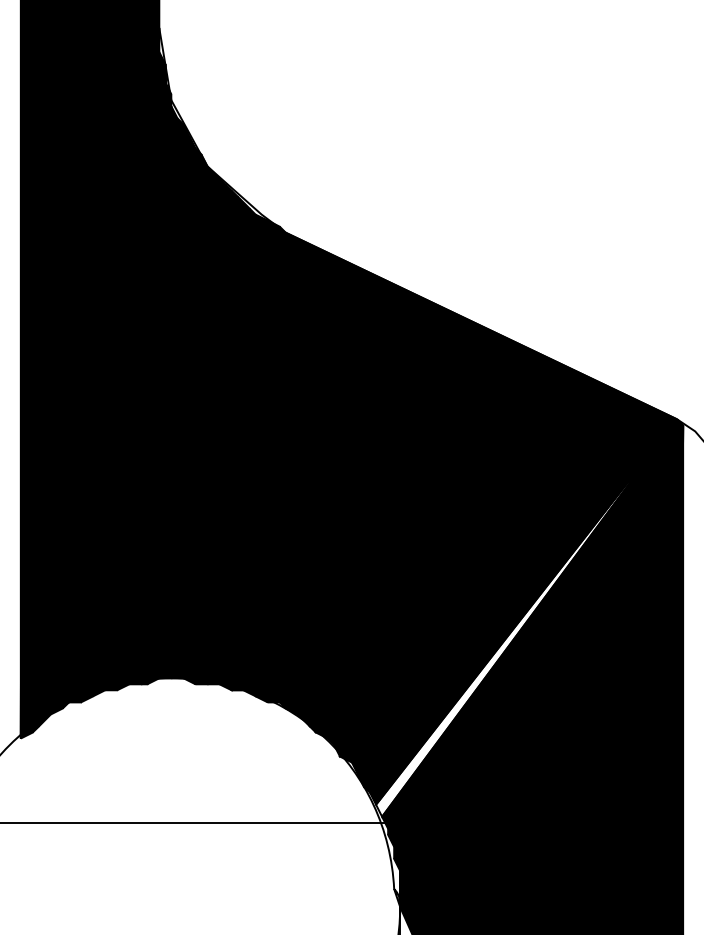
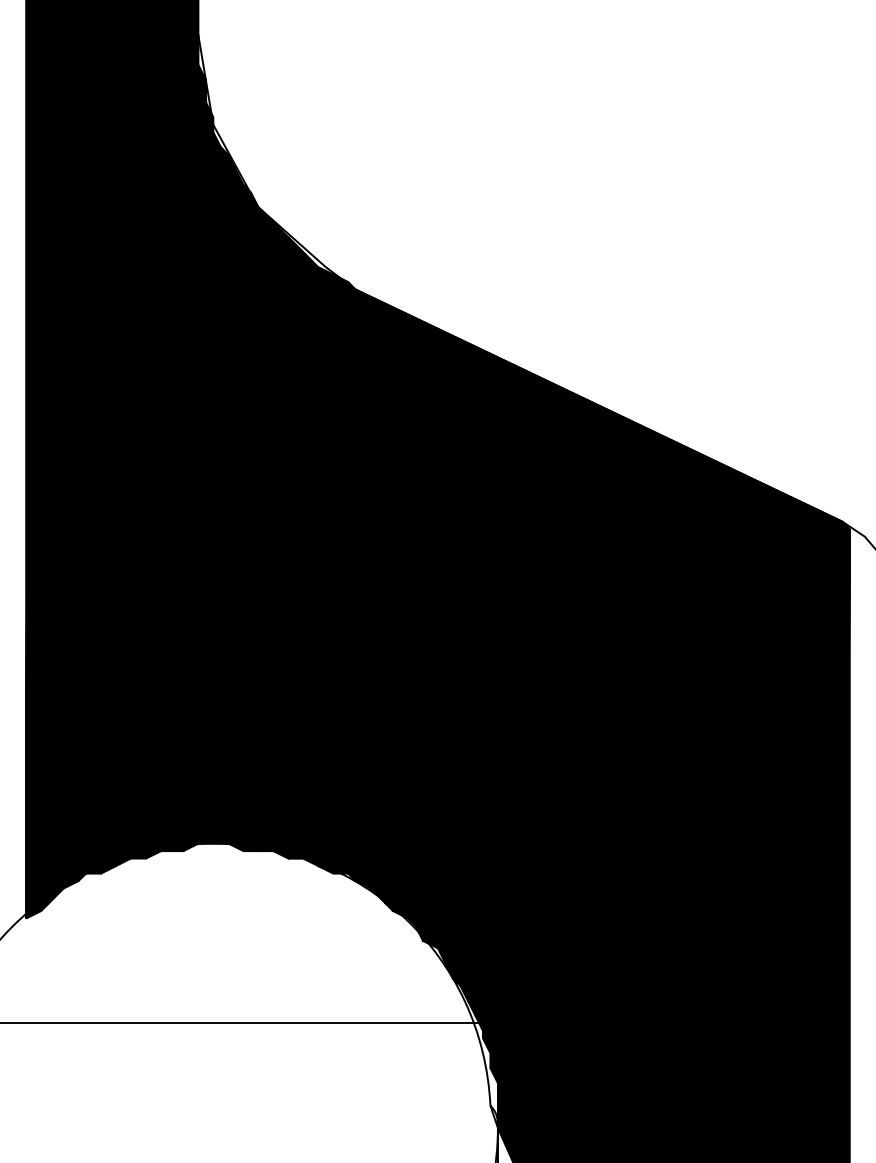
fill: (526, 617) -> (654, 768), added

